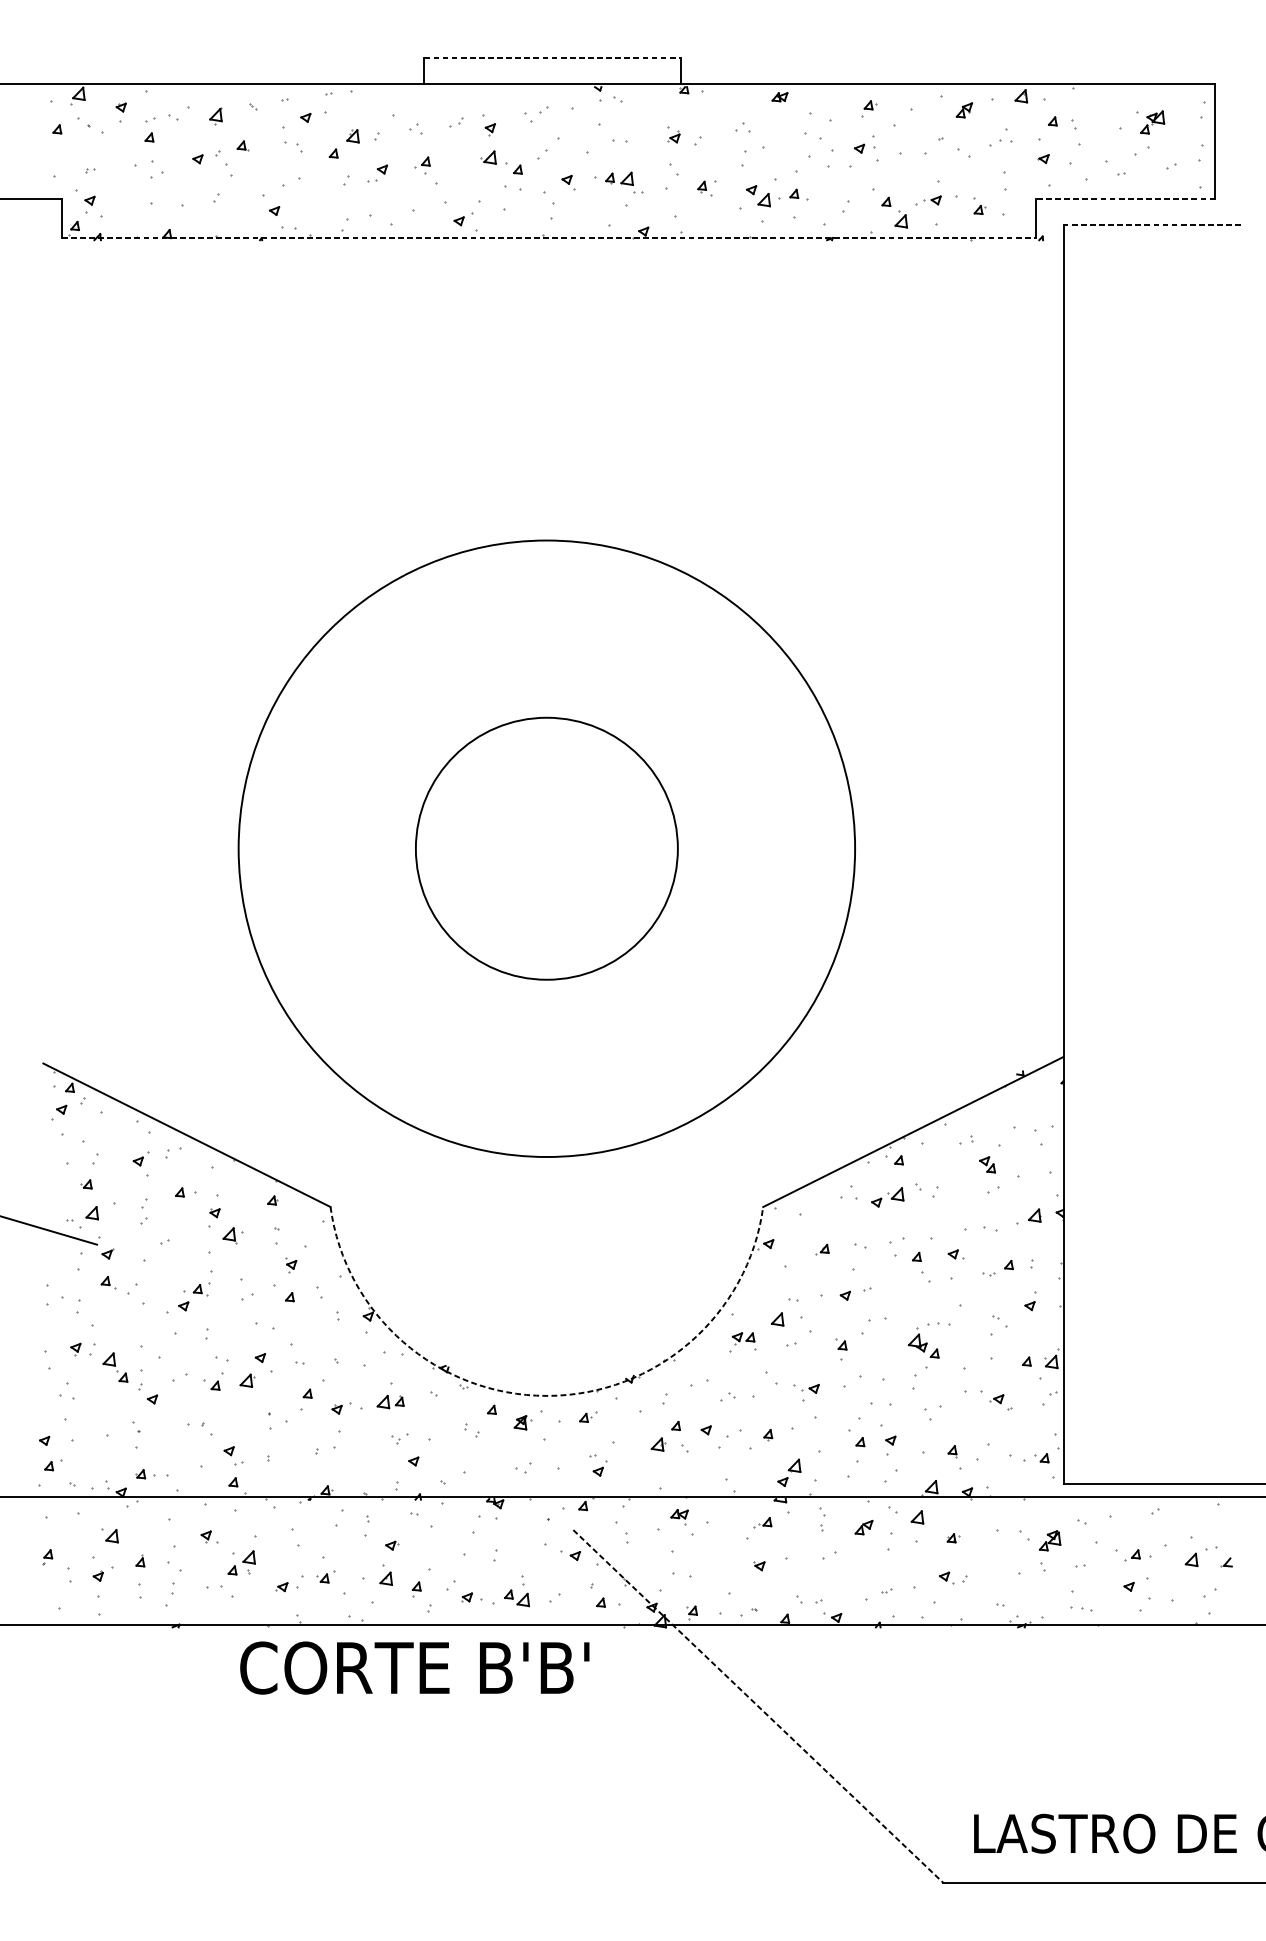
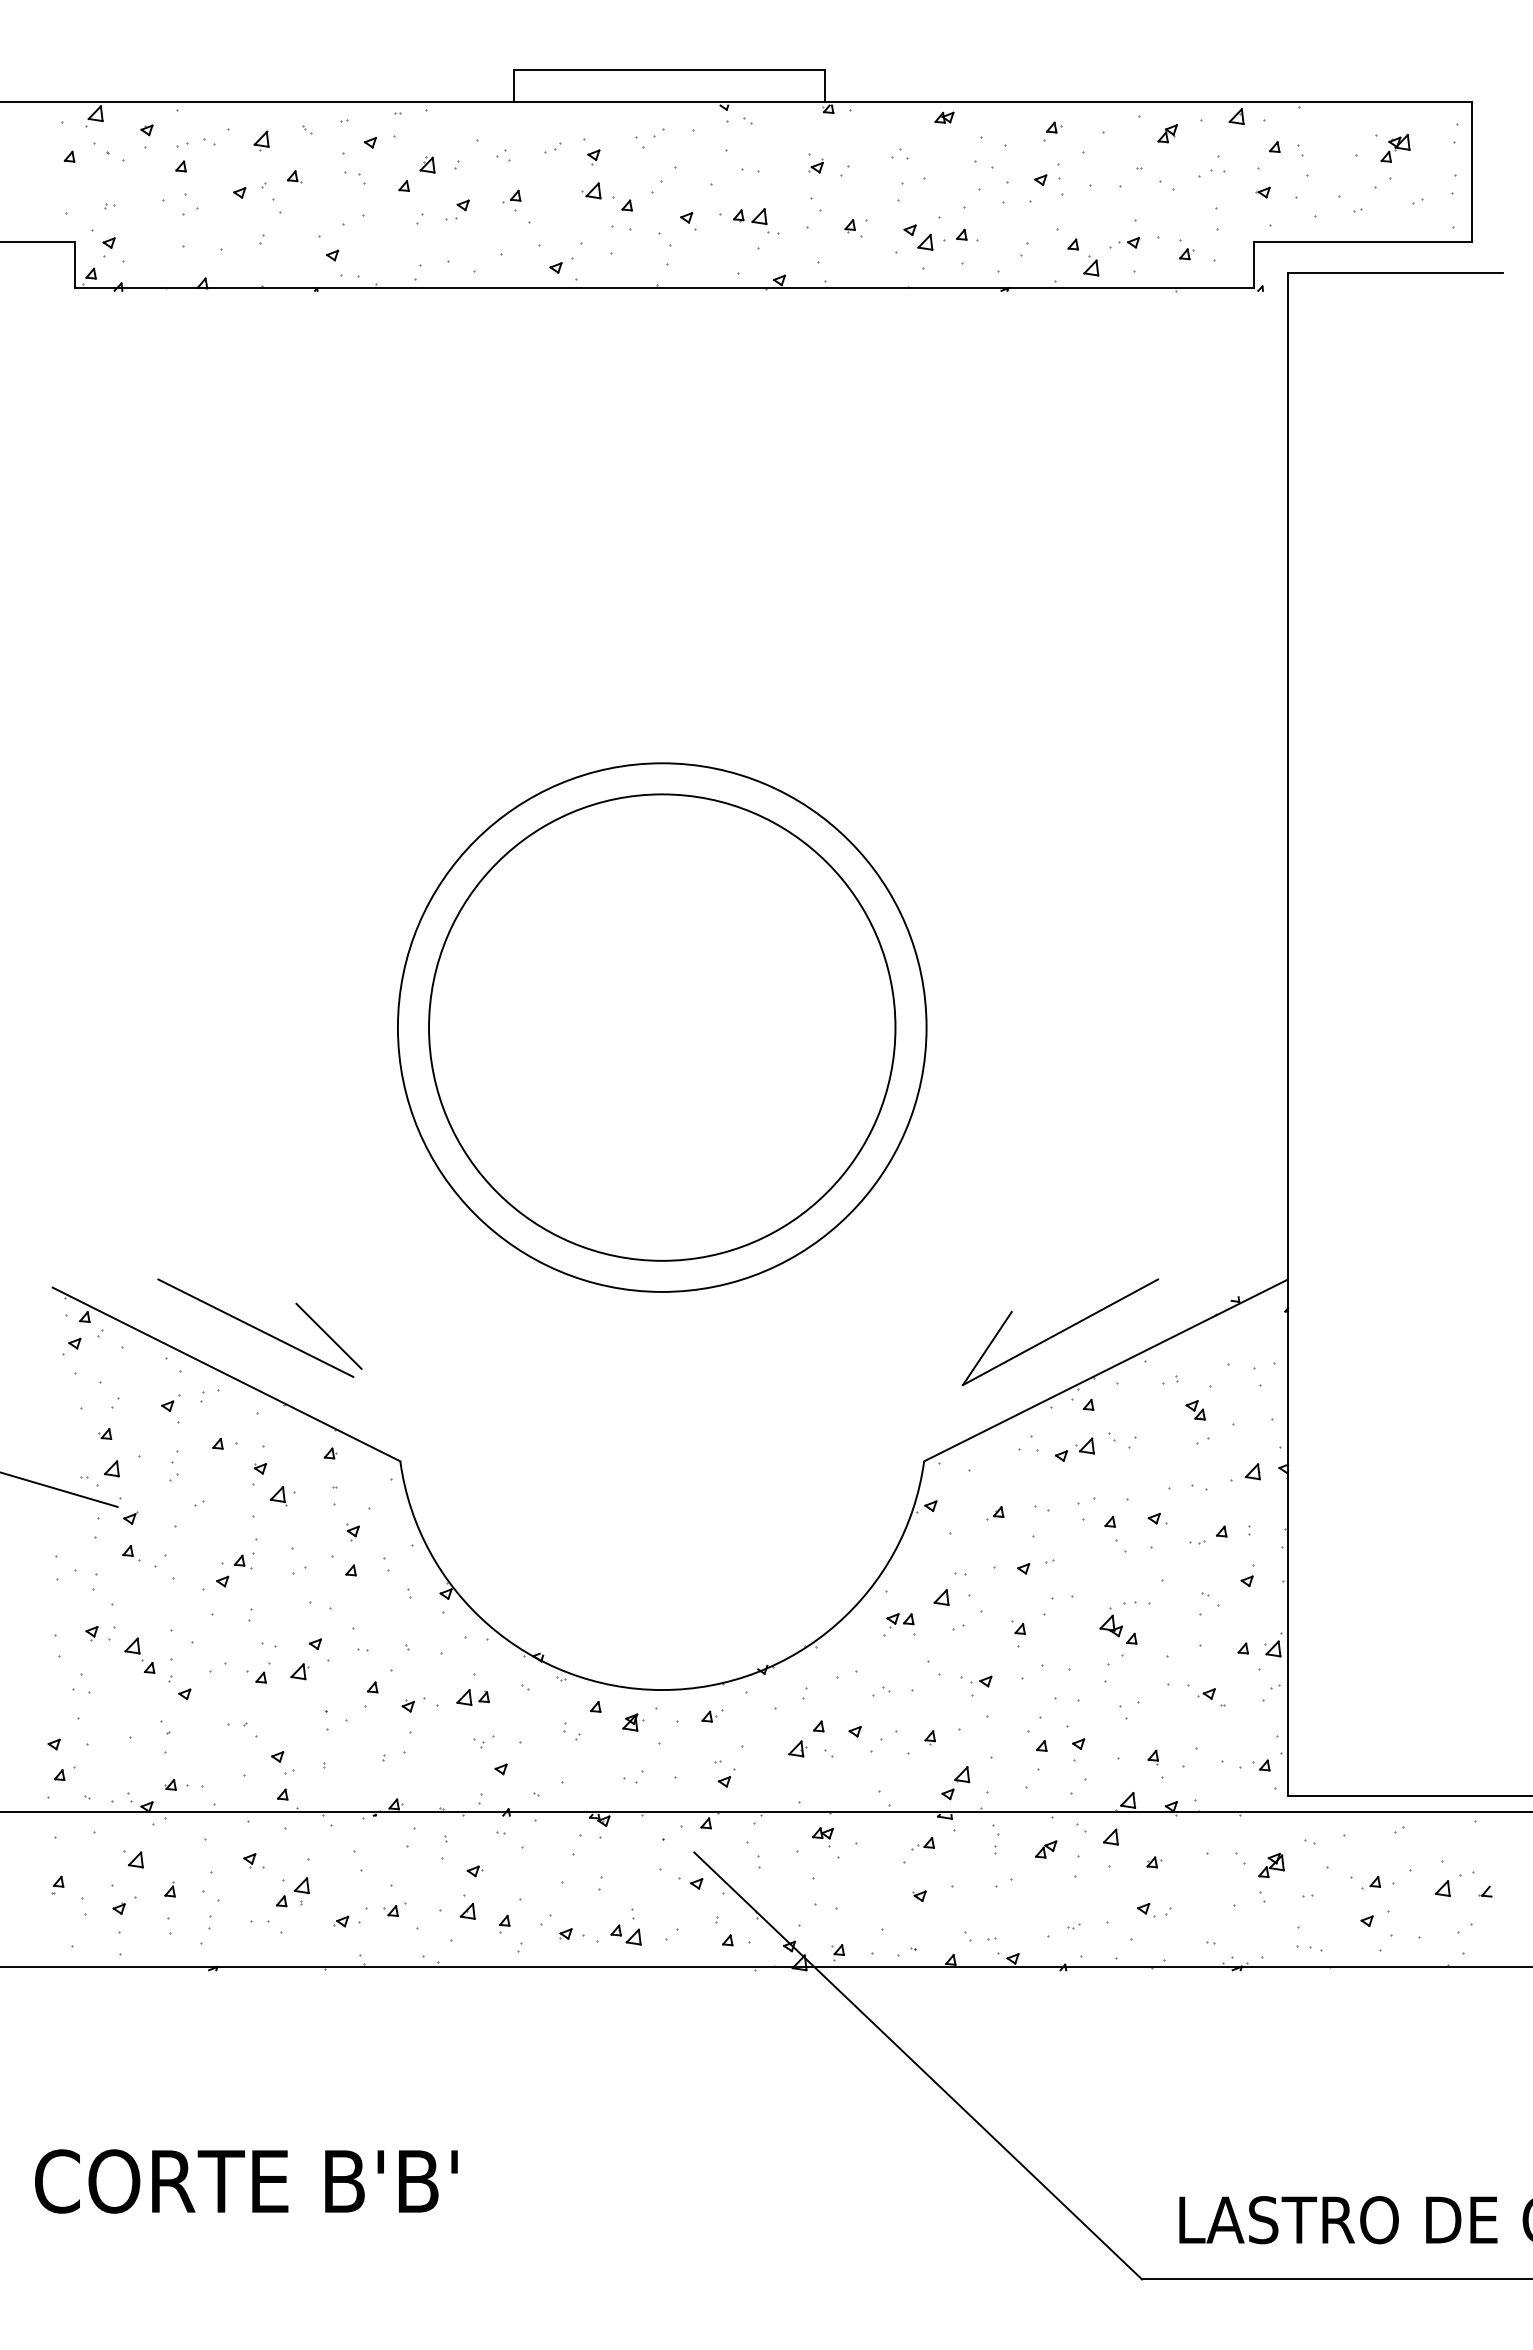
line: (552, 58) -> (669, 70), dashed -> solid
line: (1125, 199) -> (1362, 241), dashed -> solid
line: (1151, 225) -> (1394, 272), dashed -> solid
line: (548, 238) -> (664, 288), dashed -> solid
circle: (546, 848) -> (661, 1027), size x1.67
circle: (547, 848) -> (662, 1027), size x0.62
line: (210, 1096) -> (255, 1327), added
part: (875, 1100) -> (1060, 1332), added
line: (271, 1103) -> (328, 1335), added
arc: (547, 1396) -> (662, 1690), dashed -> solid
text: (414, 1668) -> (246, 2181), moved
line: (758, 1706) -> (918, 2066), dashed -> solid

